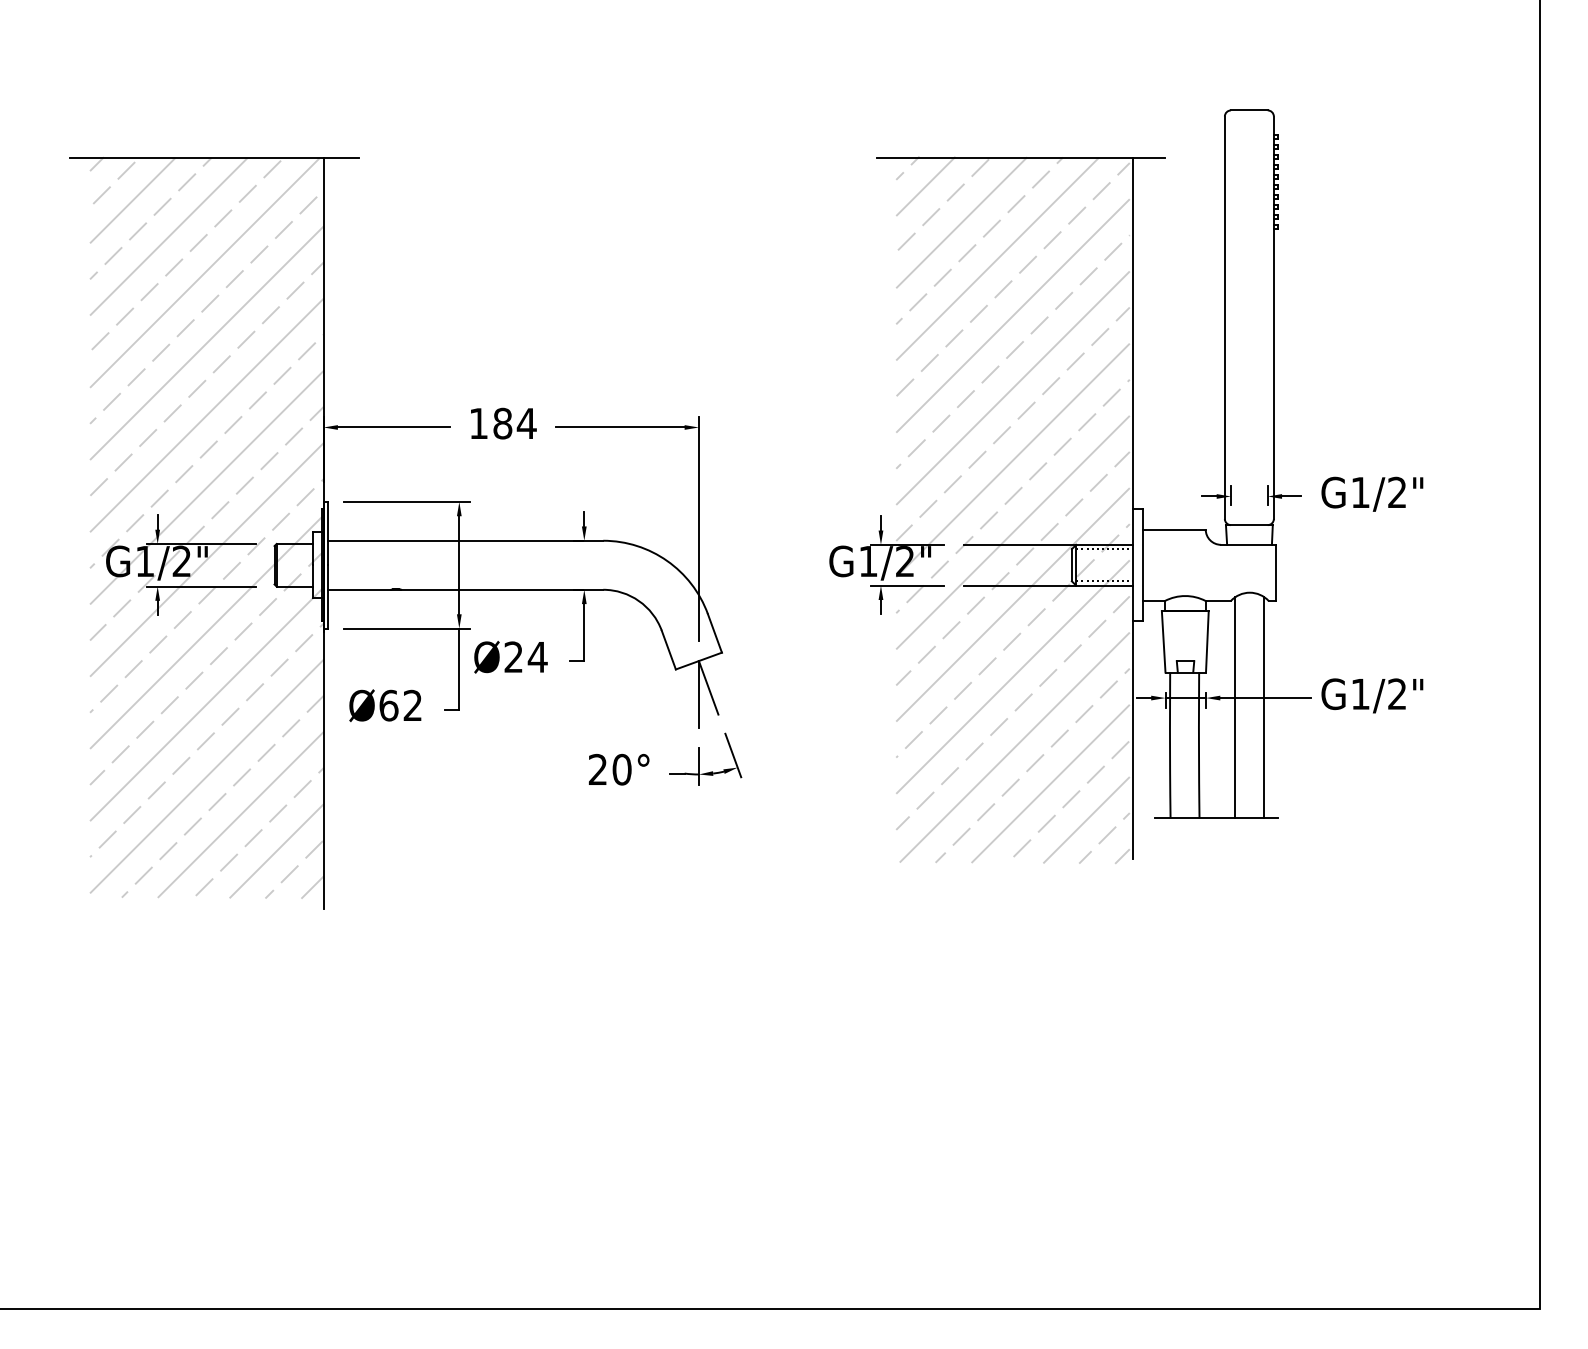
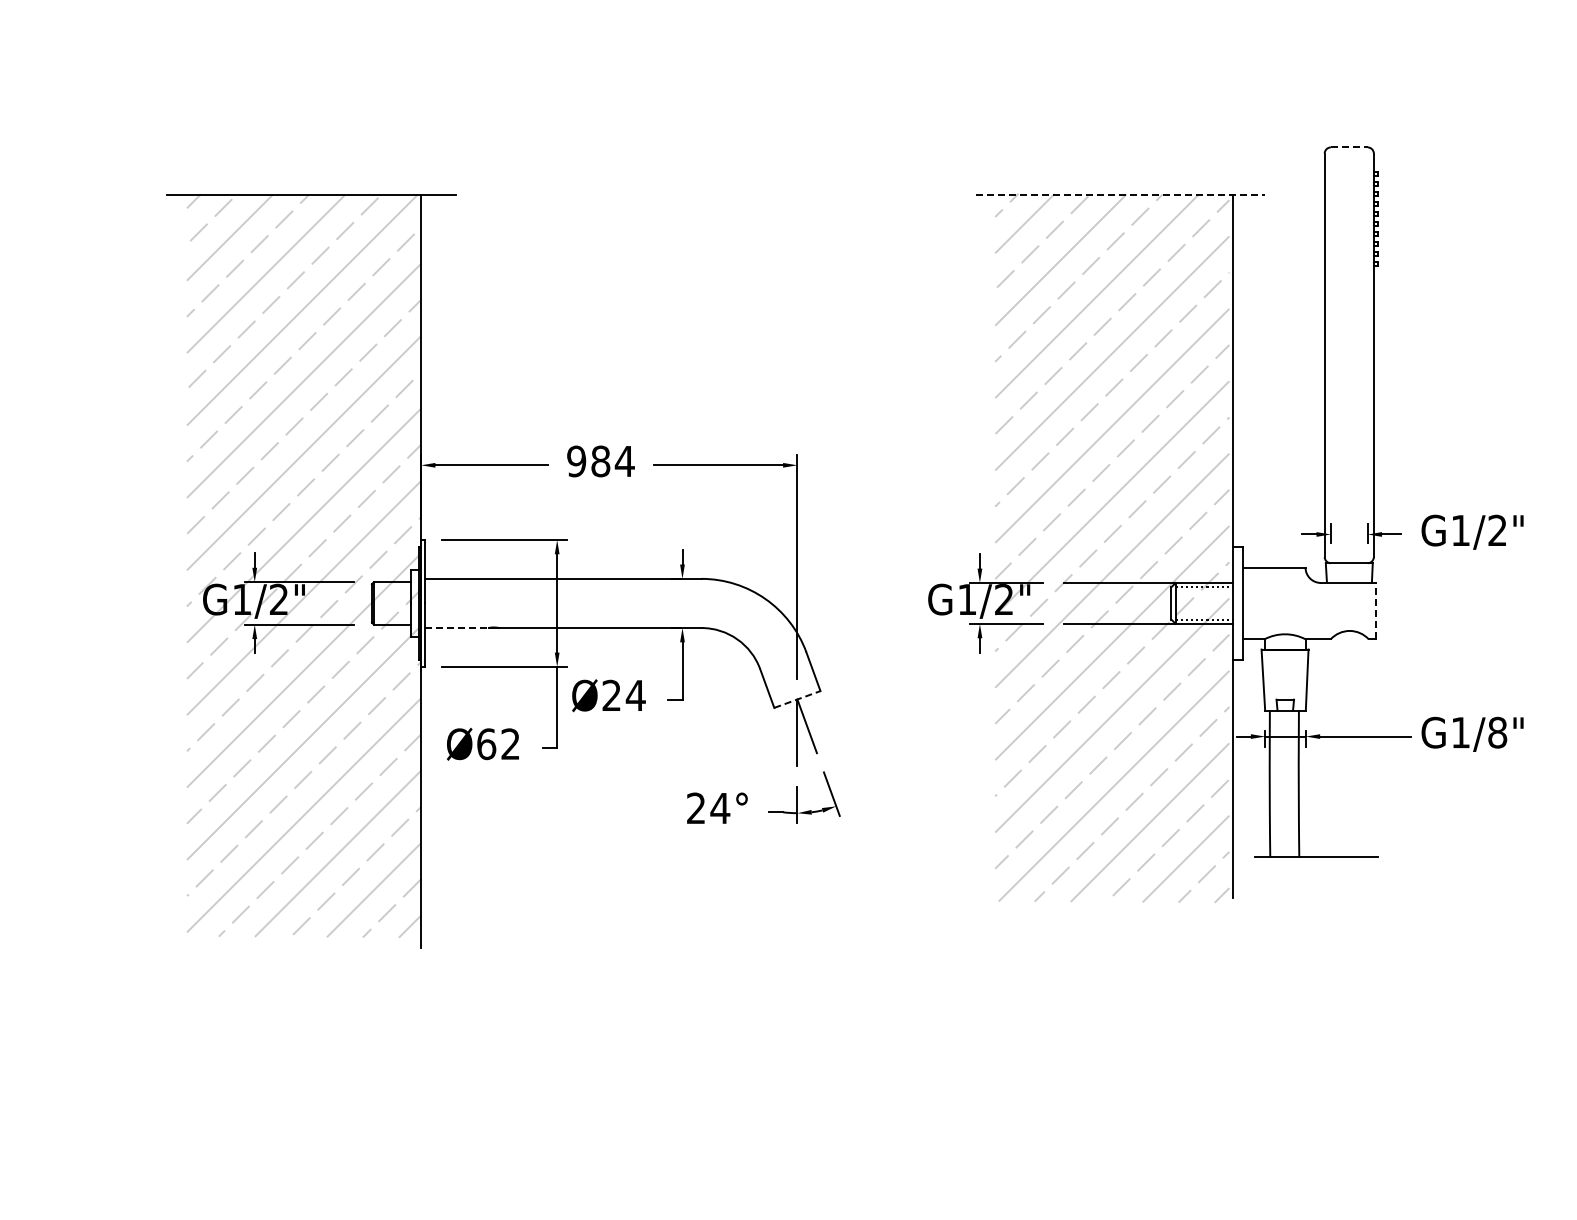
line: (1249, 110) -> (1349, 147), solid -> dashed
line: (1021, 157) -> (1120, 194), solid -> dashed
text: (478, 423) -> (576, 461), 184 -> 984
line: (1276, 572) -> (1376, 610), solid -> dashed
line: (359, 589) -> (457, 627), solid -> dashed
line: (698, 661) -> (796, 699), solid -> dashed
text: (1397, 694) -> (1497, 733), G1/2" -> G1/8"
line: (1235, 707) -> (1335, 746), removed
line: (1264, 707) -> (1364, 746), removed
text: (622, 769) -> (720, 808), 20° -> 24°

